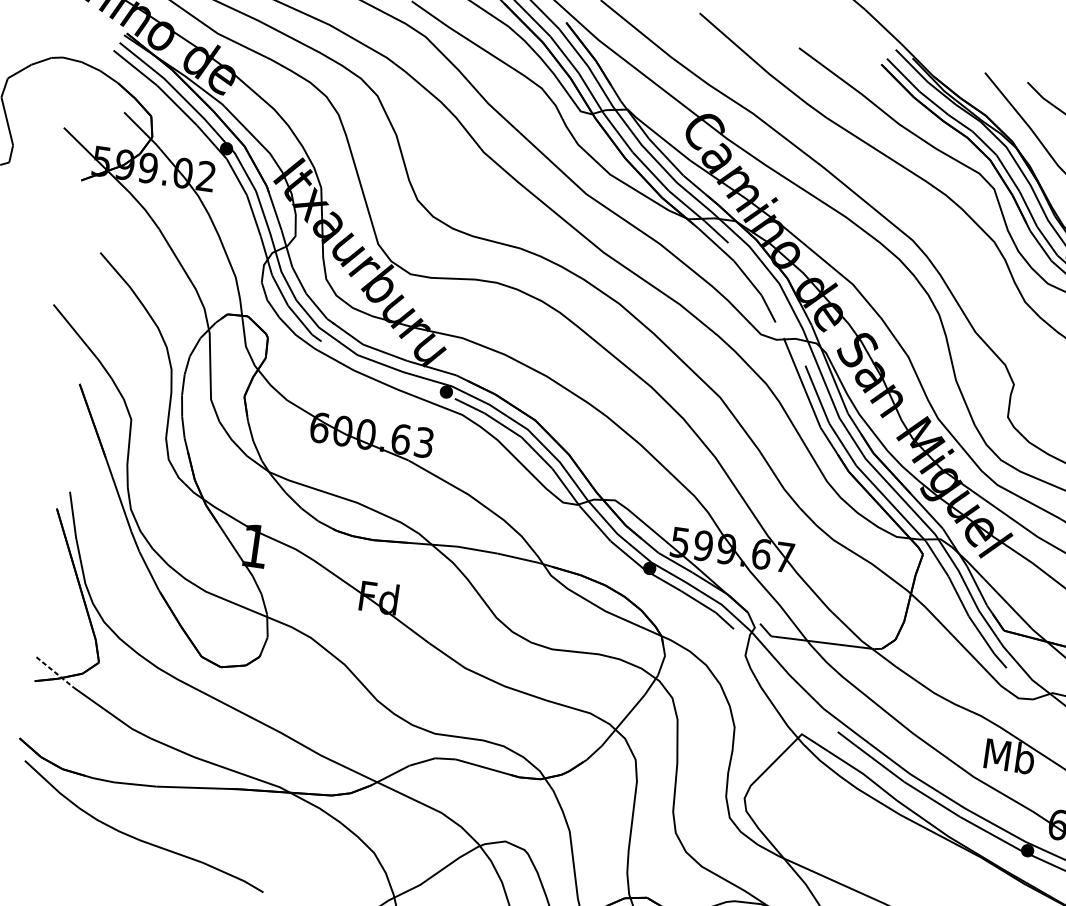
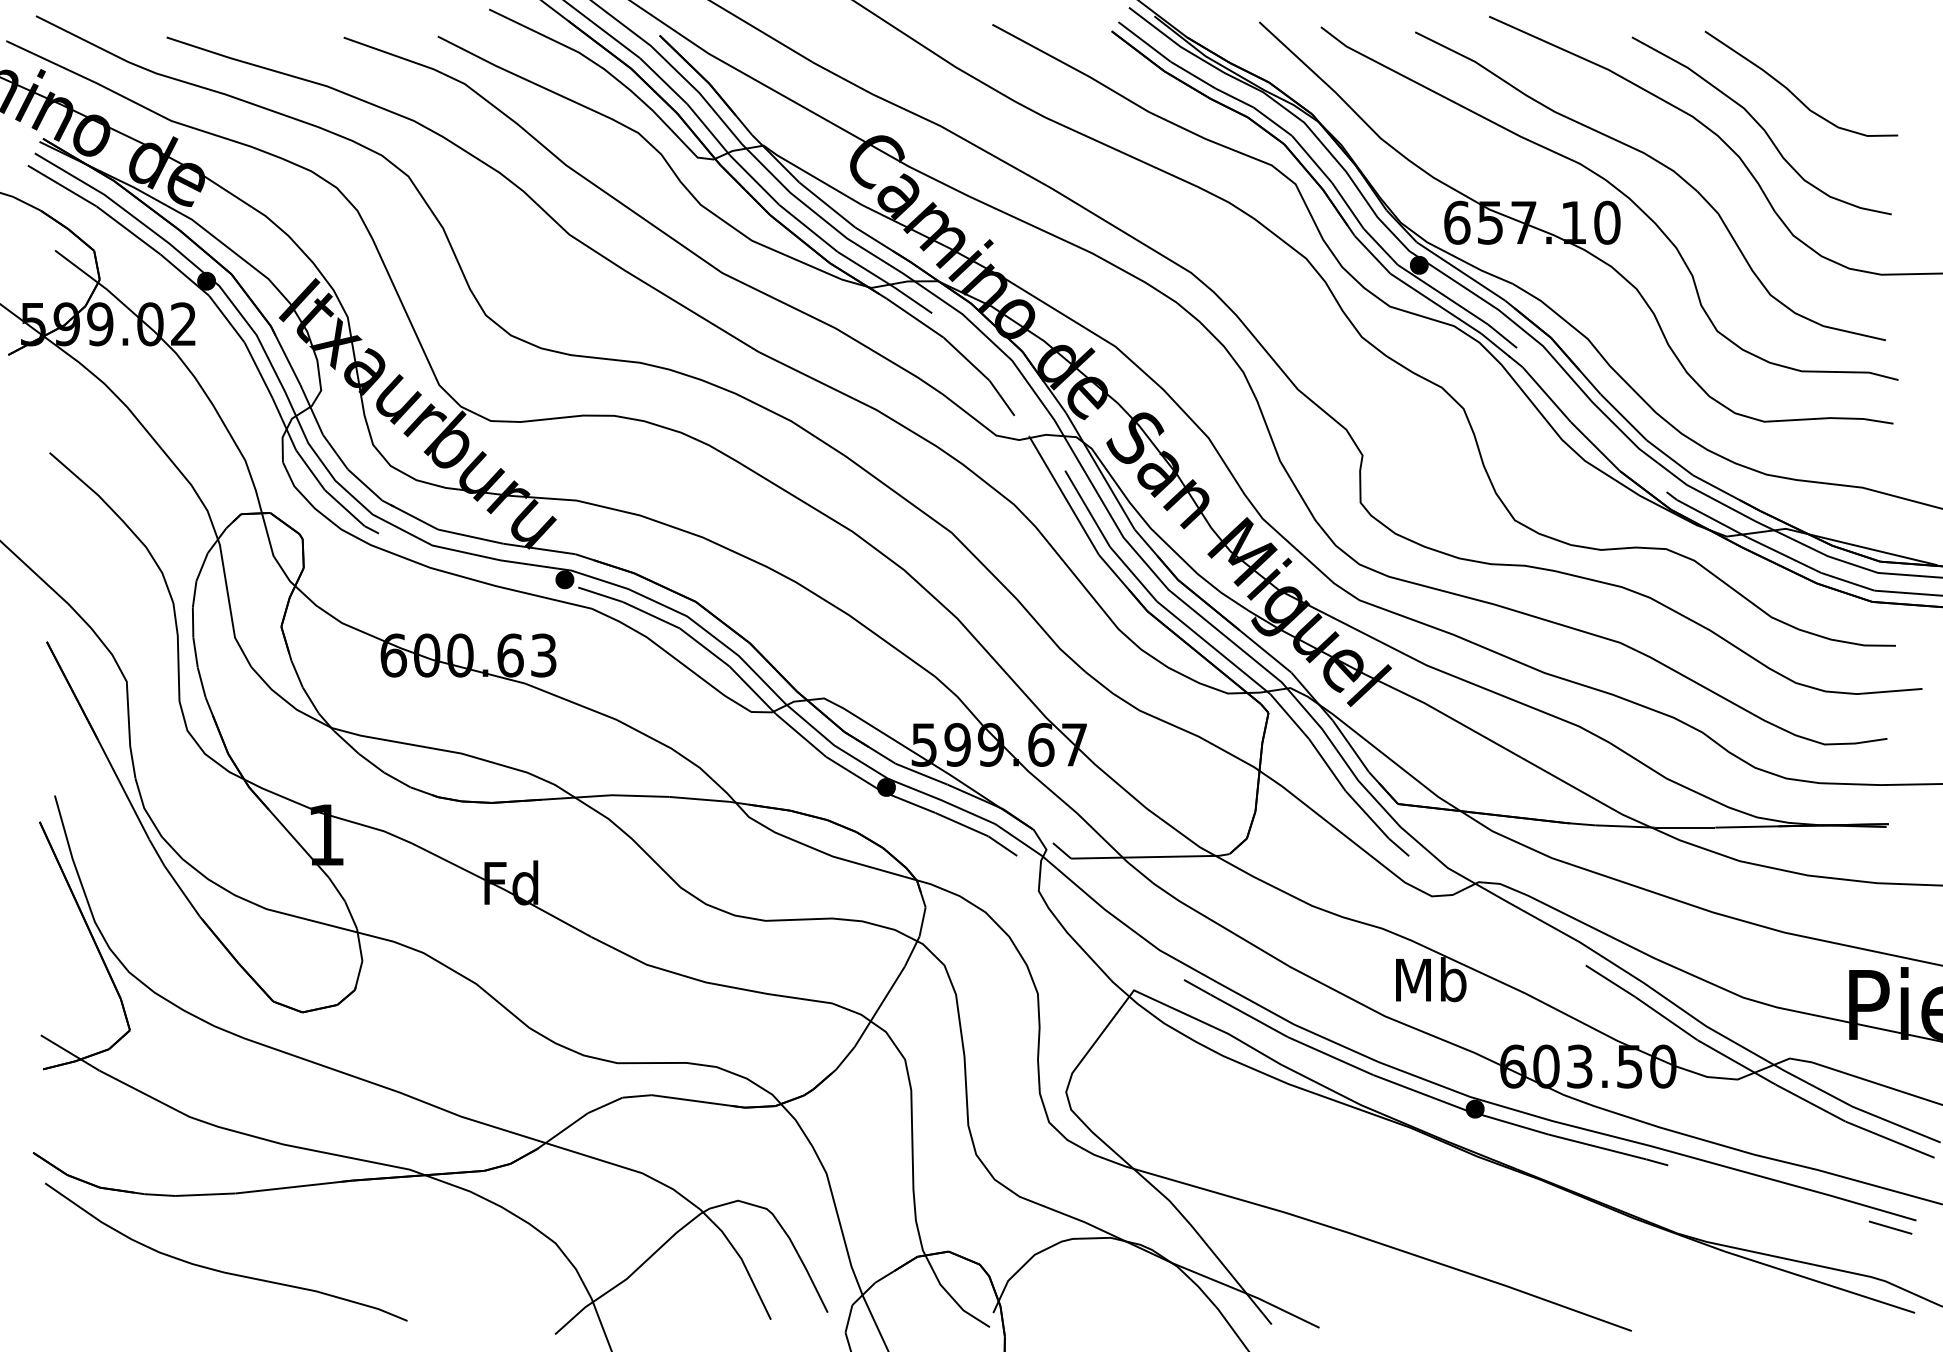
line: (55, 672) -> (70, 1053), dashed -> solid

